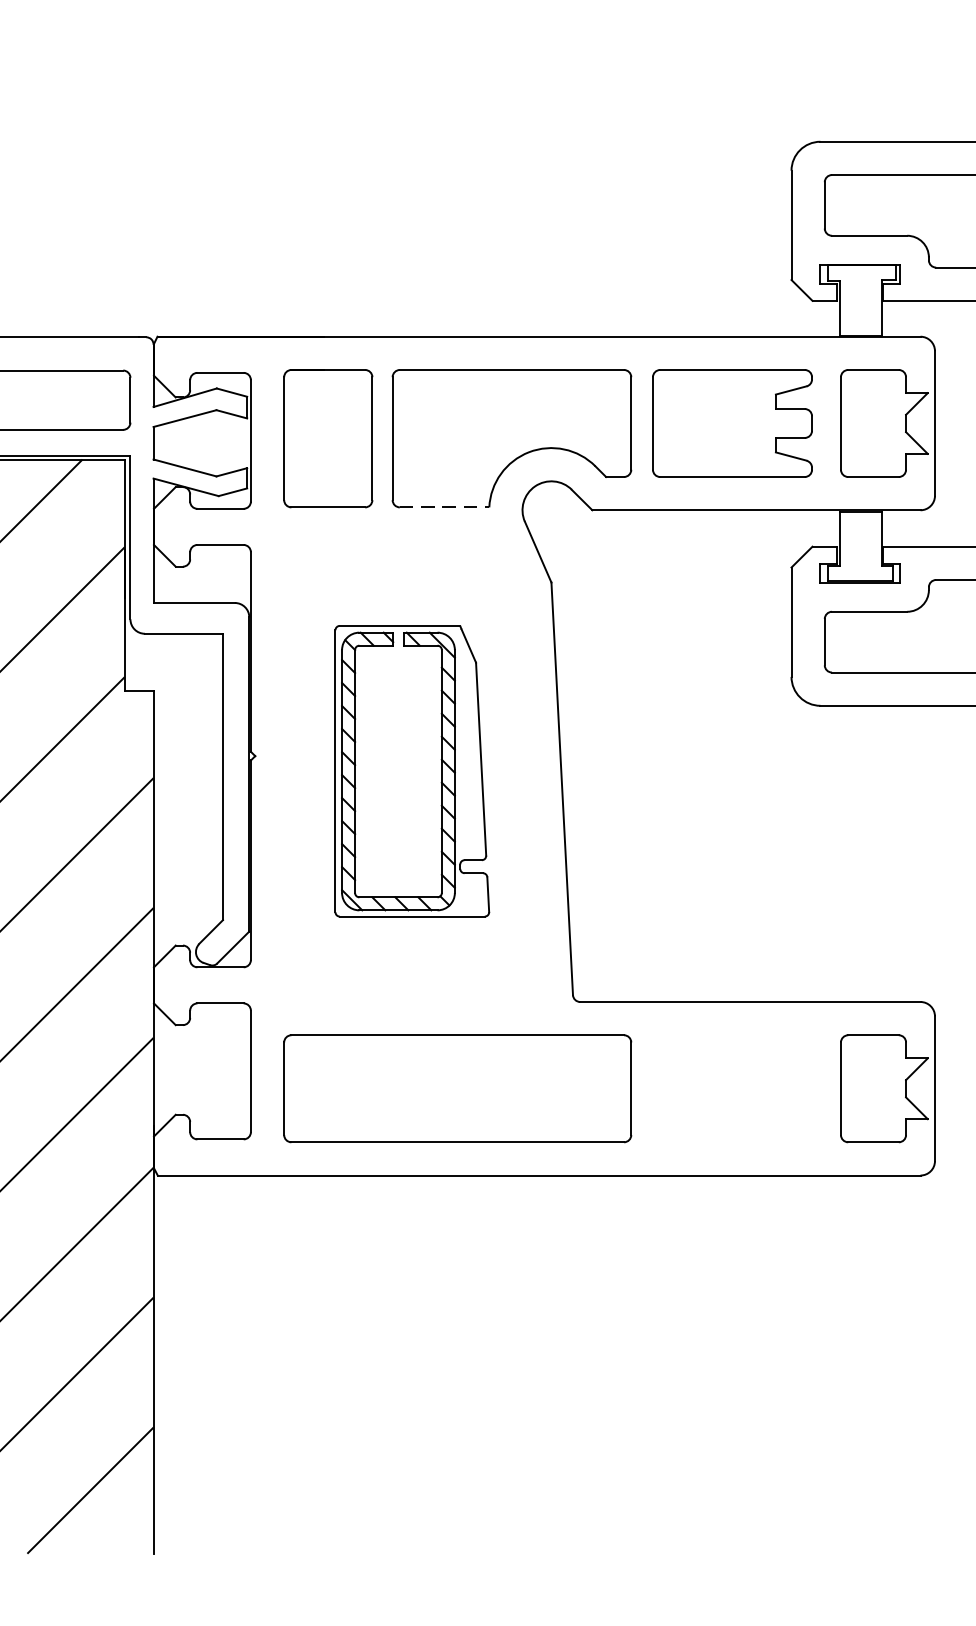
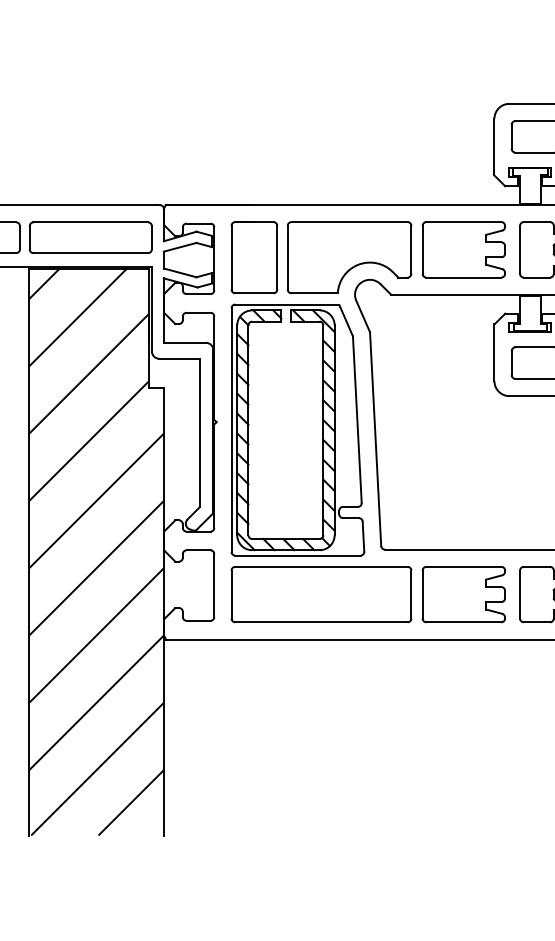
line: (446, 507) -> (315, 293), dashed -> solid
part: (411, 770) -> (297, 429), size x1.67
part: (731, 1088) -> (463, 594), added

